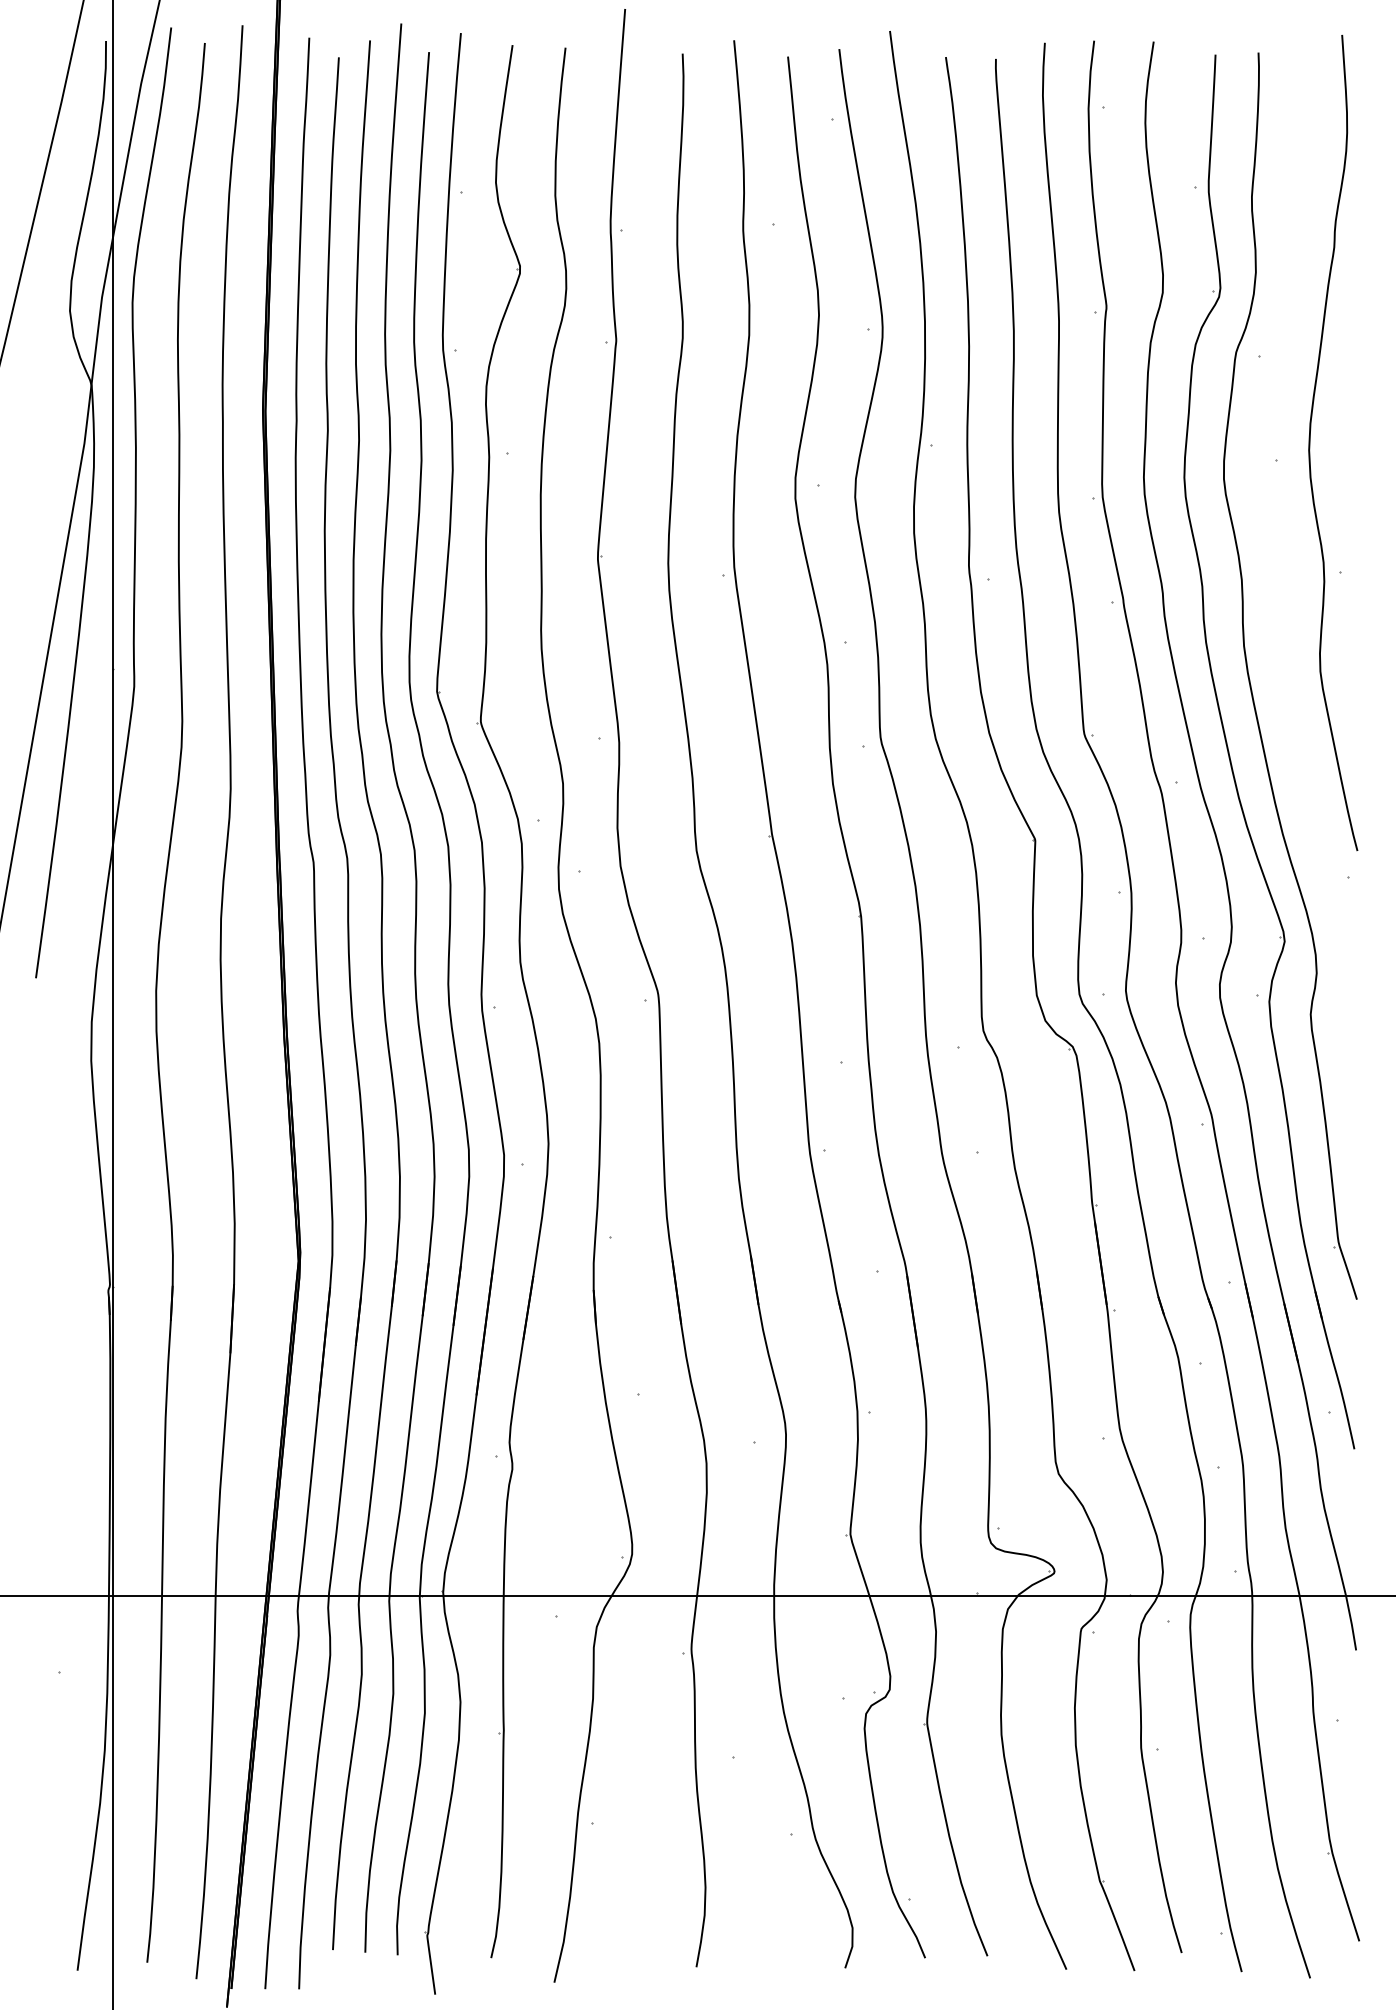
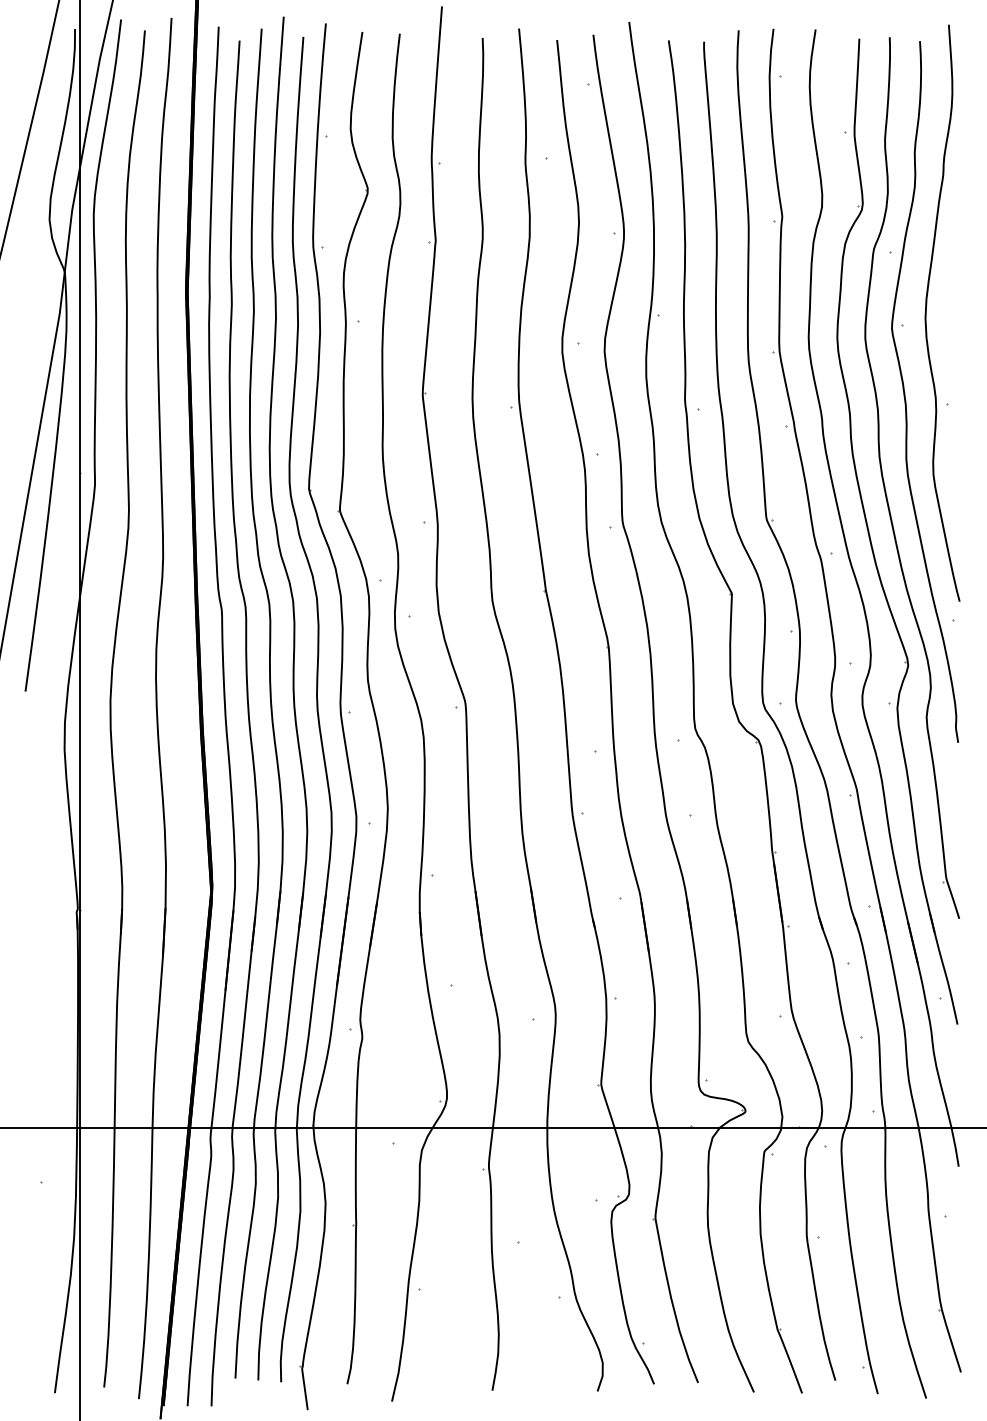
curve: (1280, 555) -> (905, 392), added

